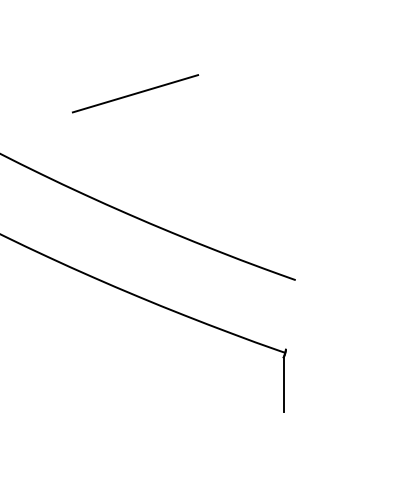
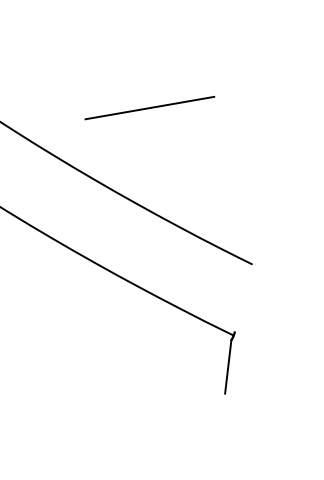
line: (135, 93) -> (149, 107), moved

